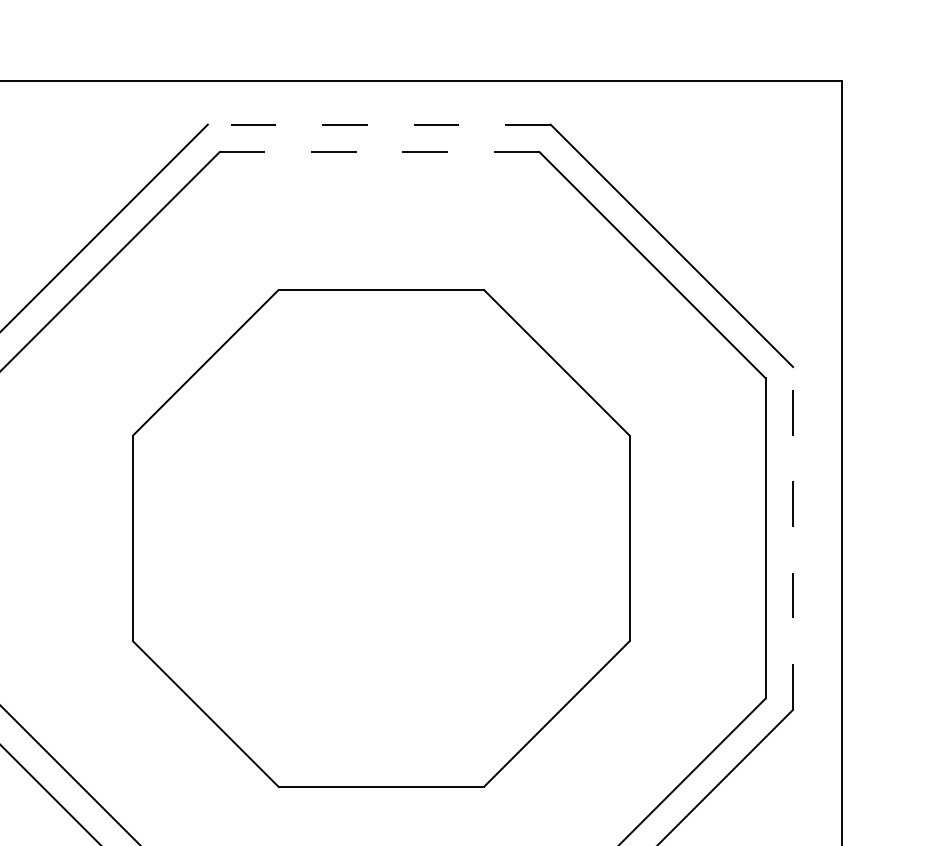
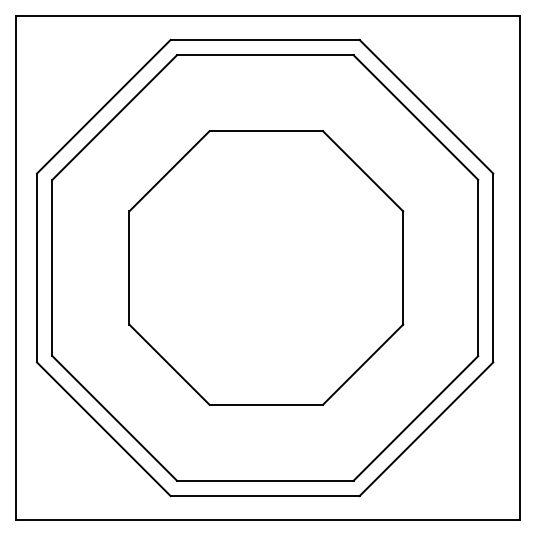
line: (378, 123) -> (264, 39), dashed -> solid
line: (378, 152) -> (264, 55), dashed -> solid
line: (793, 537) -> (493, 267), dashed -> solid

